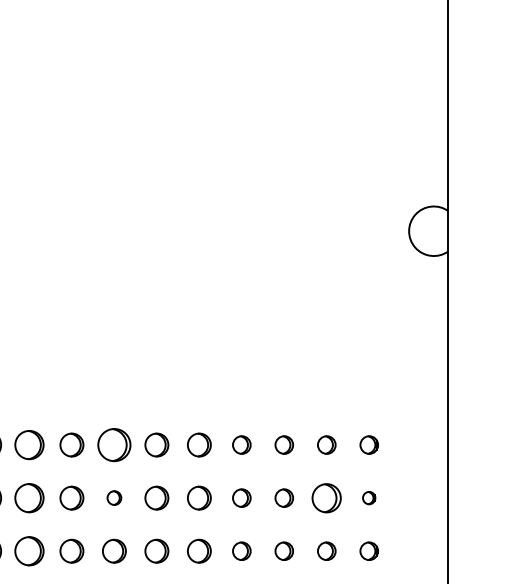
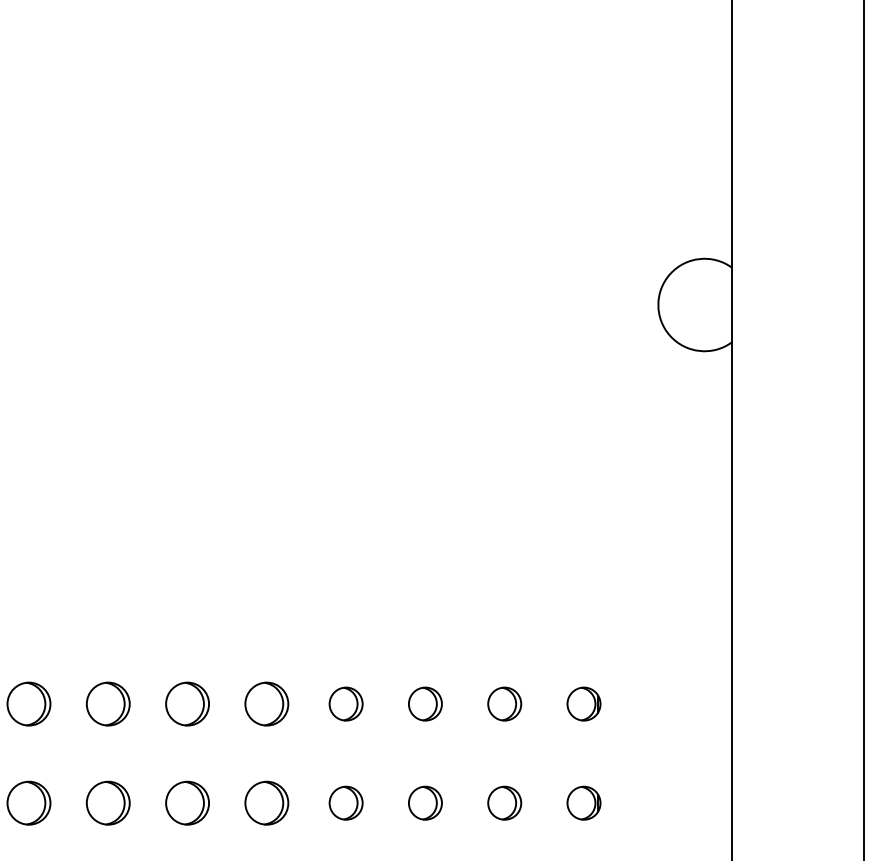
part: (114, 444) -> (108, 703), size x0.71
part: (114, 497) -> (108, 801), size x1.67
part: (326, 497) -> (504, 801), size x0.62
part: (368, 497) -> (582, 801), size x1.43

